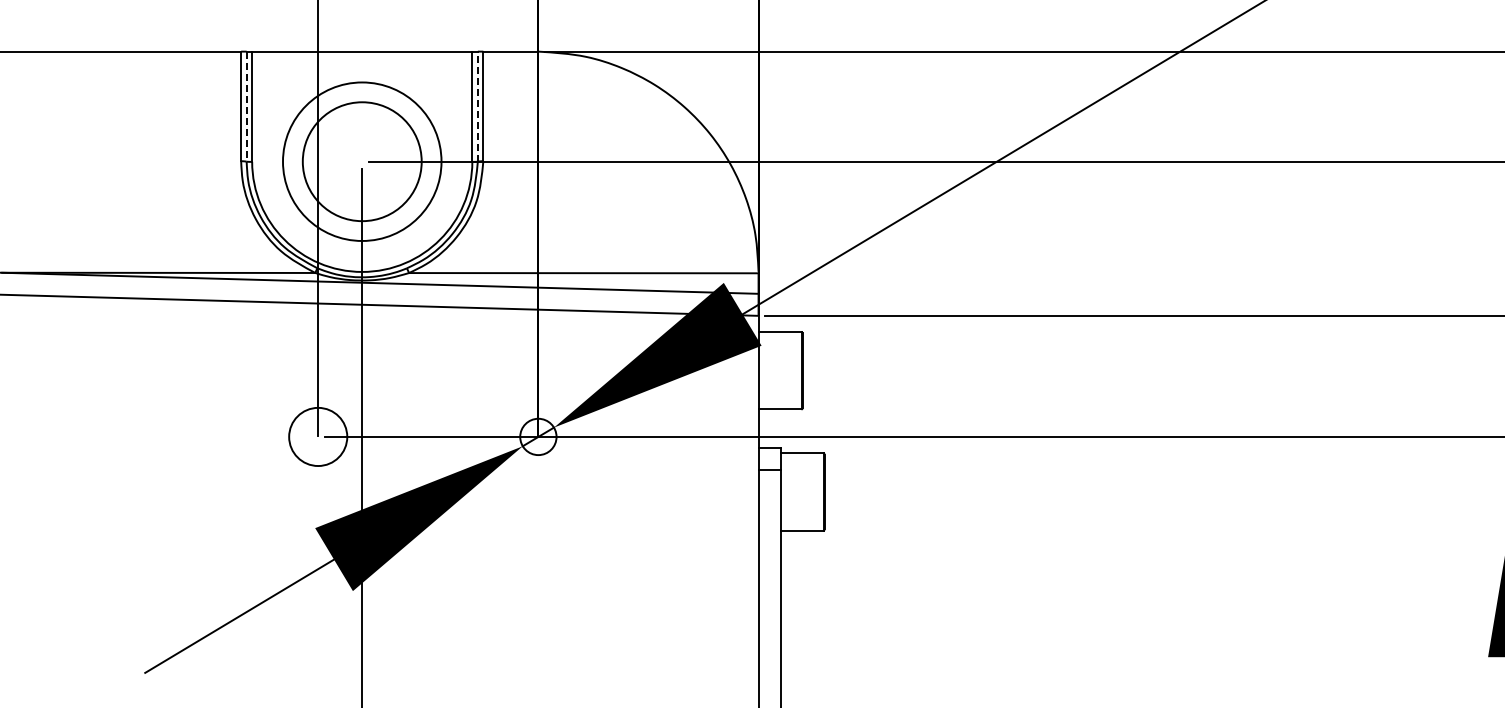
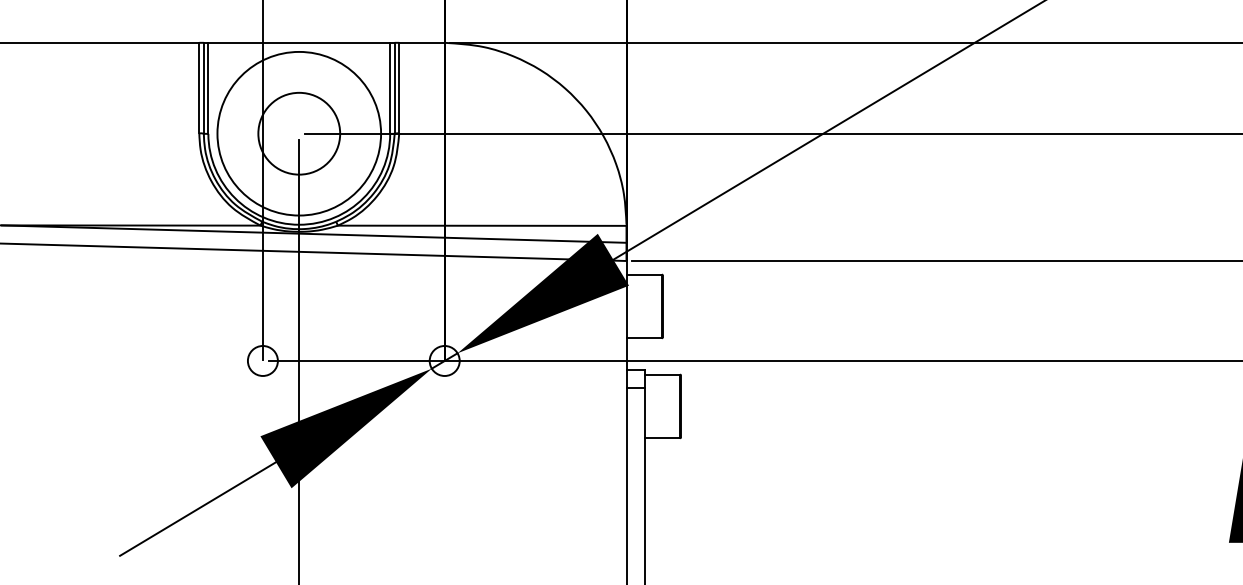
line: (477, 106) -> (394, 88), dashed -> solid
line: (246, 107) -> (203, 88), dashed -> solid
circle: (361, 161) -> (298, 133), size x0.62
circle: (362, 161) -> (299, 133), size x1.67
circle: (318, 436) -> (263, 360), size x0.62

